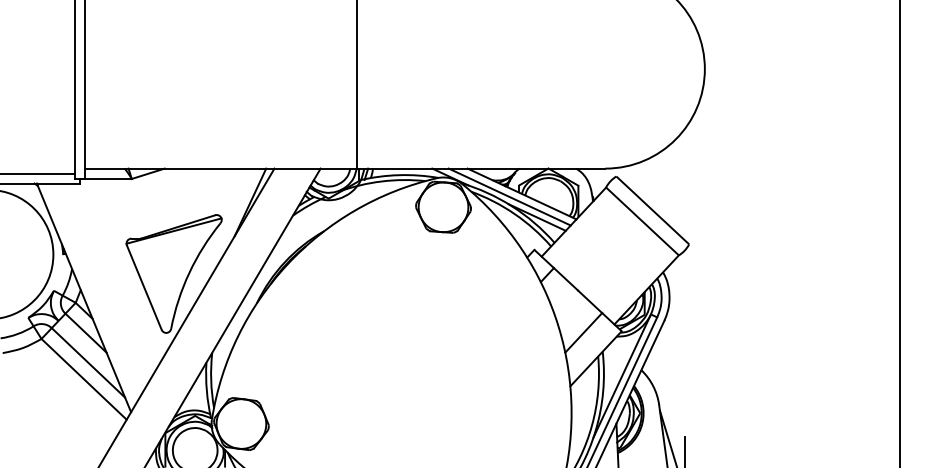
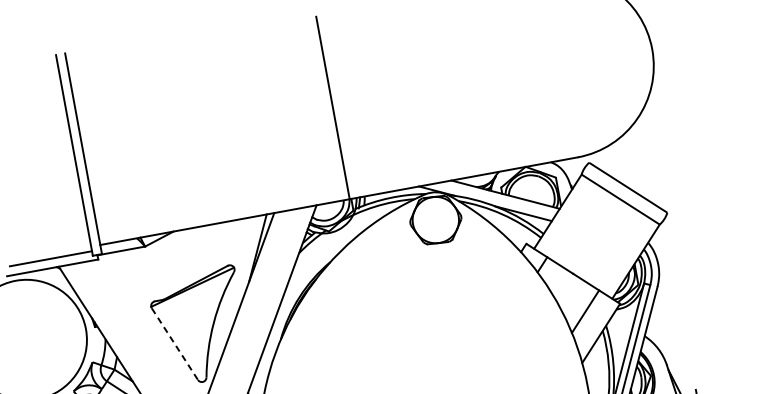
line: (509, 196) -> (494, 199), removed
line: (144, 287) -> (175, 343), solid -> dashed

